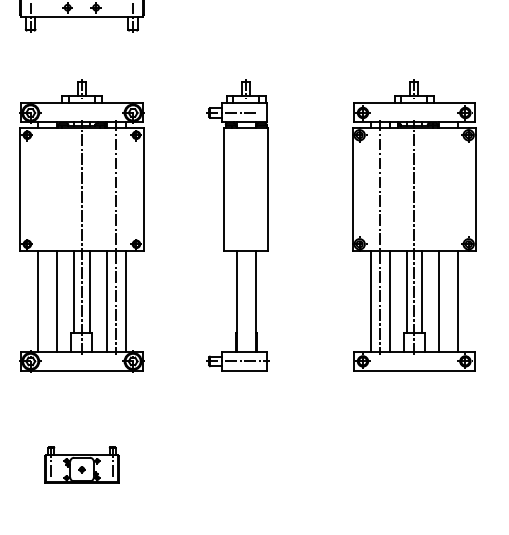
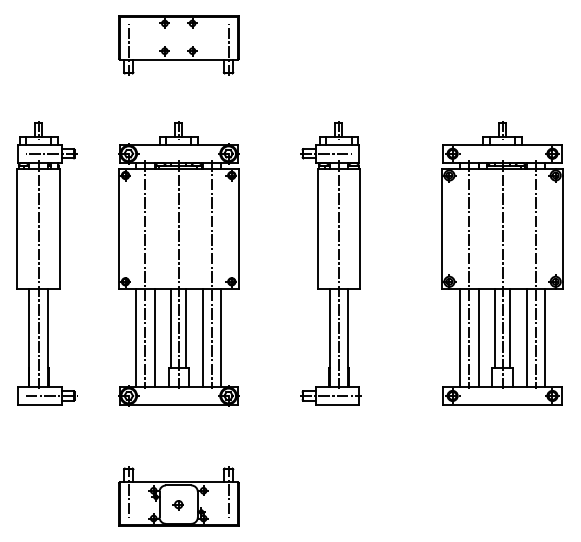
line: (47, 236) -> (145, 274), added
line: (245, 236) -> (338, 274), added
line: (447, 236) -> (535, 274), added
part: (81, 464) -> (178, 496), size x1.67

